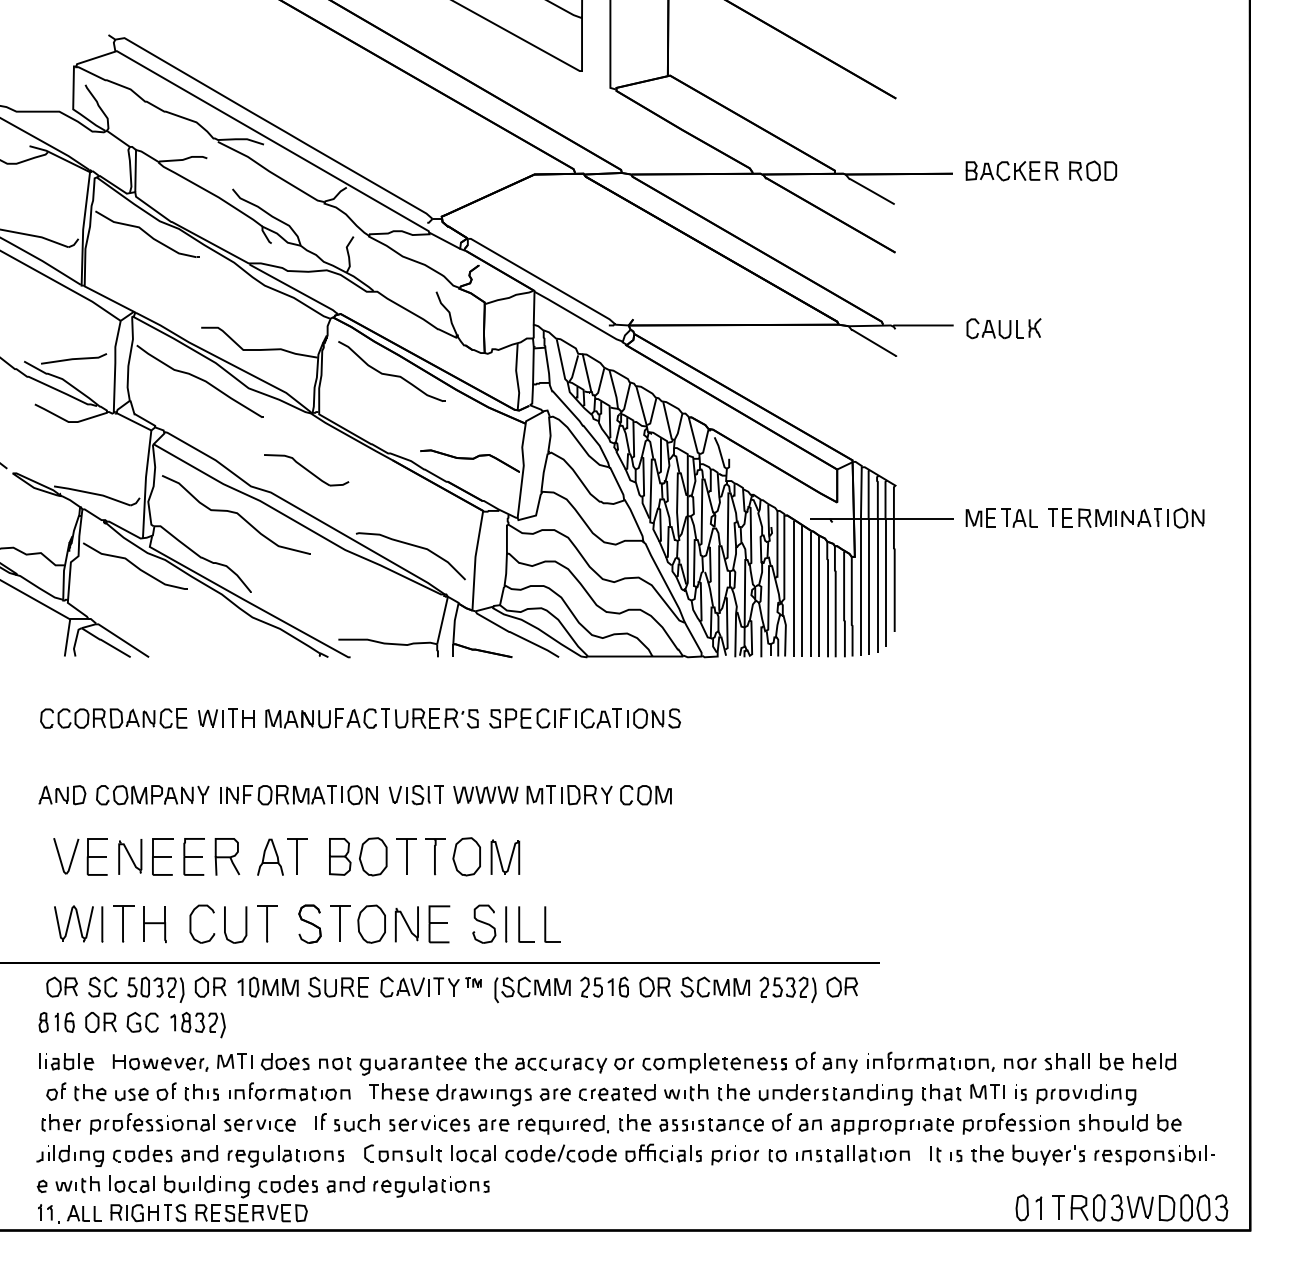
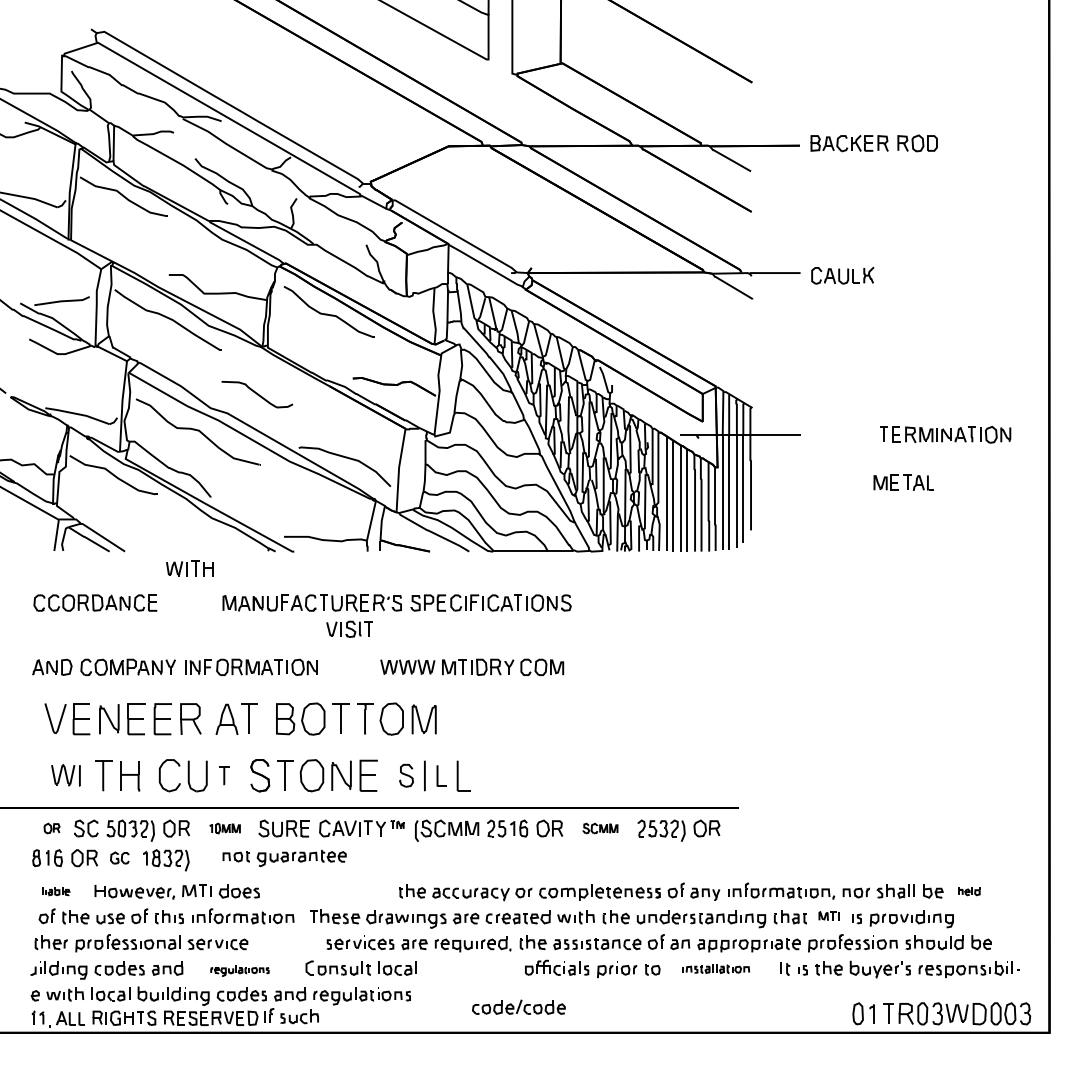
part: (1001, 517) -> (903, 482), moved
part: (225, 717) -> (189, 568), moved
part: (416, 794) -> (349, 628), moved
part: (78, 923) -> (65, 775), size x0.7
part: (267, 923) -> (224, 775), size x0.6
part: (484, 923) -> (406, 775), size x0.7
part: (525, 923) -> (441, 775), size x0.7
part: (61, 987) -> (51, 828), size x0.6
part: (267, 987) -> (224, 828), size x0.6
part: (715, 987) -> (600, 828), size x0.6
part: (142, 1021) -> (119, 857), size x0.7
part: (67, 1062) -> (56, 891), size x0.6
part: (1154, 1062) -> (969, 891), size x0.6
part: (392, 1065) -> (284, 858), moved
part: (986, 1090) -> (828, 915), size x0.7
part: (347, 1122) -> (291, 1016), moved
part: (560, 1152) -> (518, 1006), moved
part: (853, 1153) -> (716, 968), size x0.7
part: (285, 1156) -> (239, 970), size x0.6

